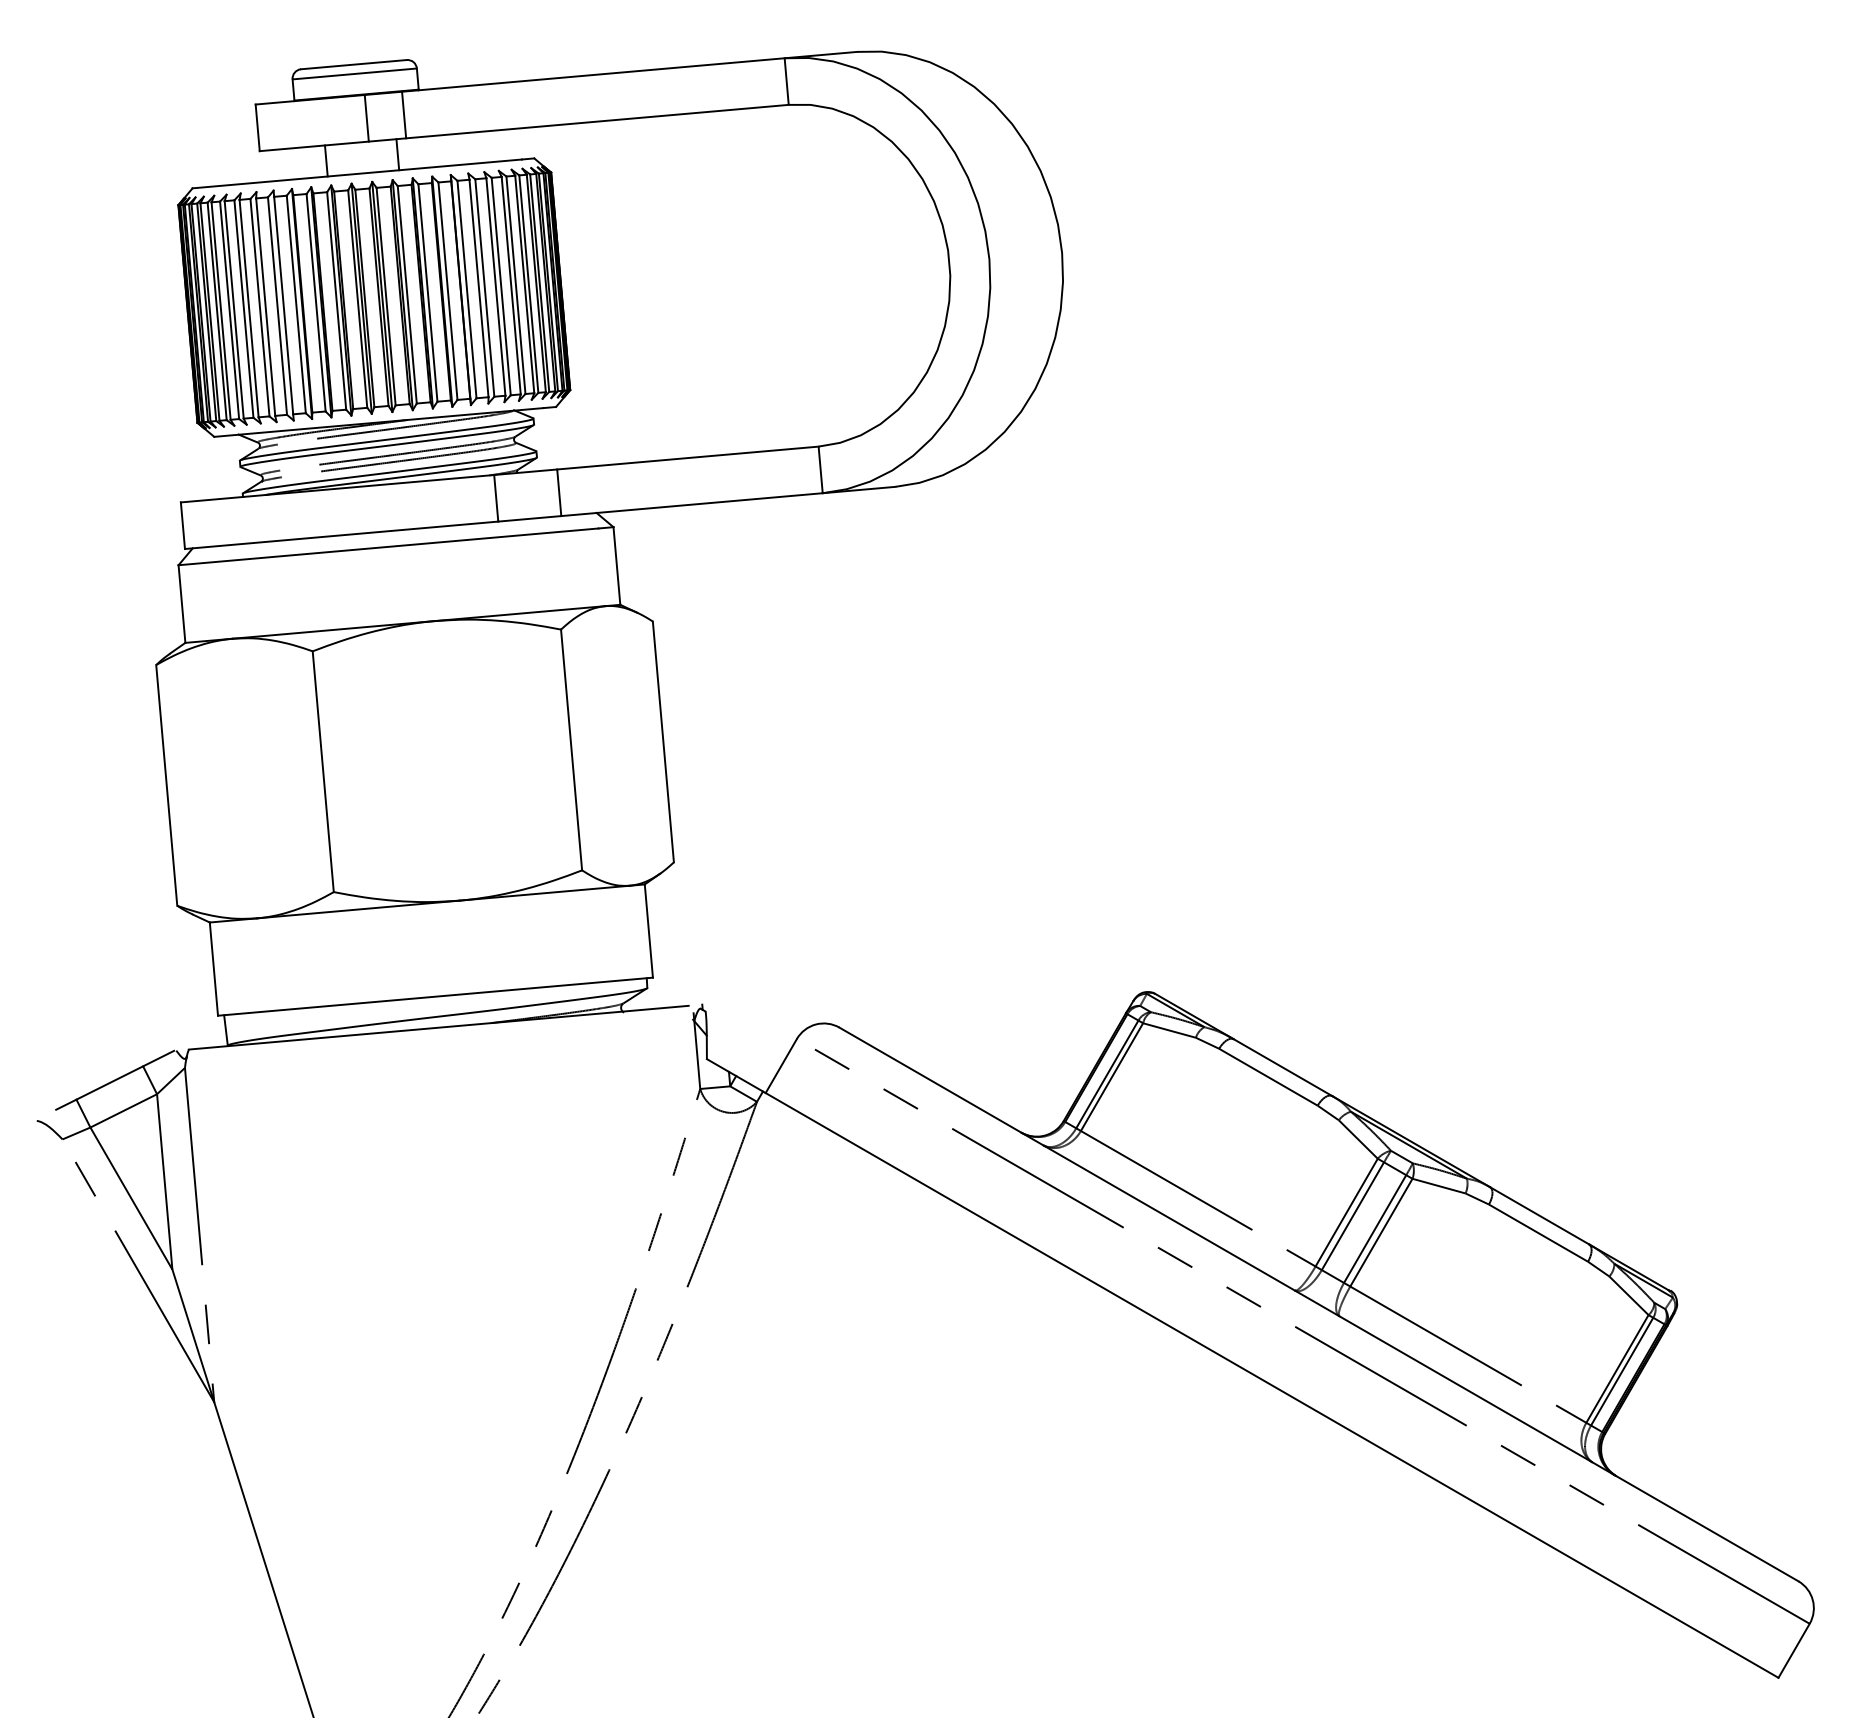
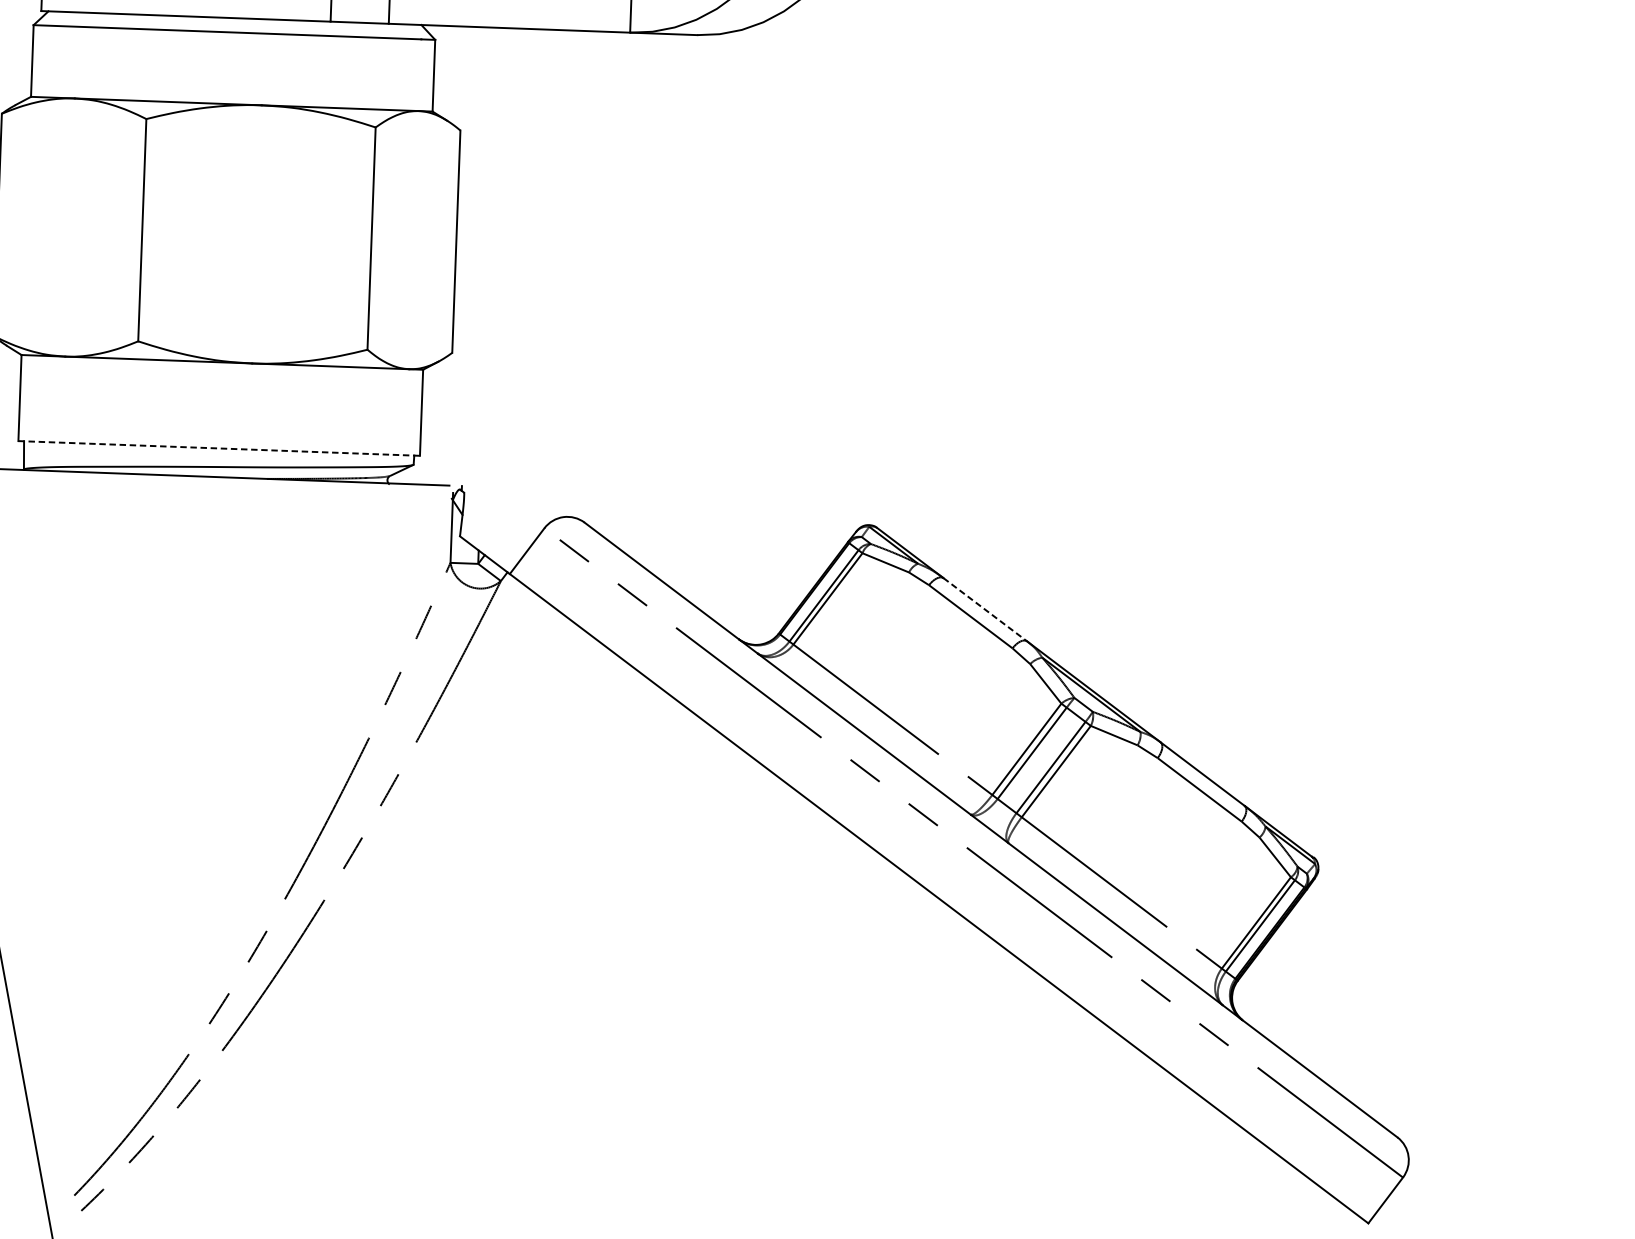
line: (435, 996) -> (219, 448), solid -> dashed
line: (1283, 1067) -> (985, 609), solid -> dashed

